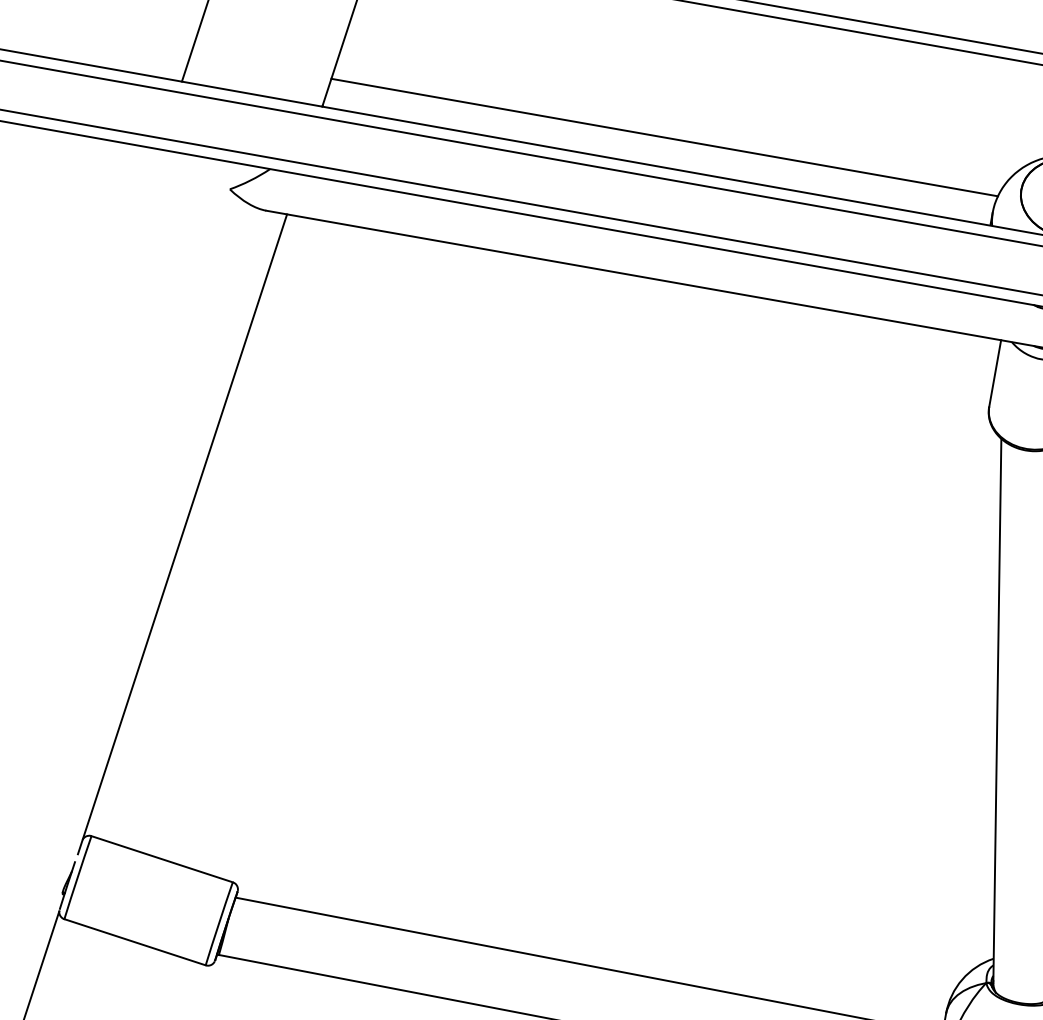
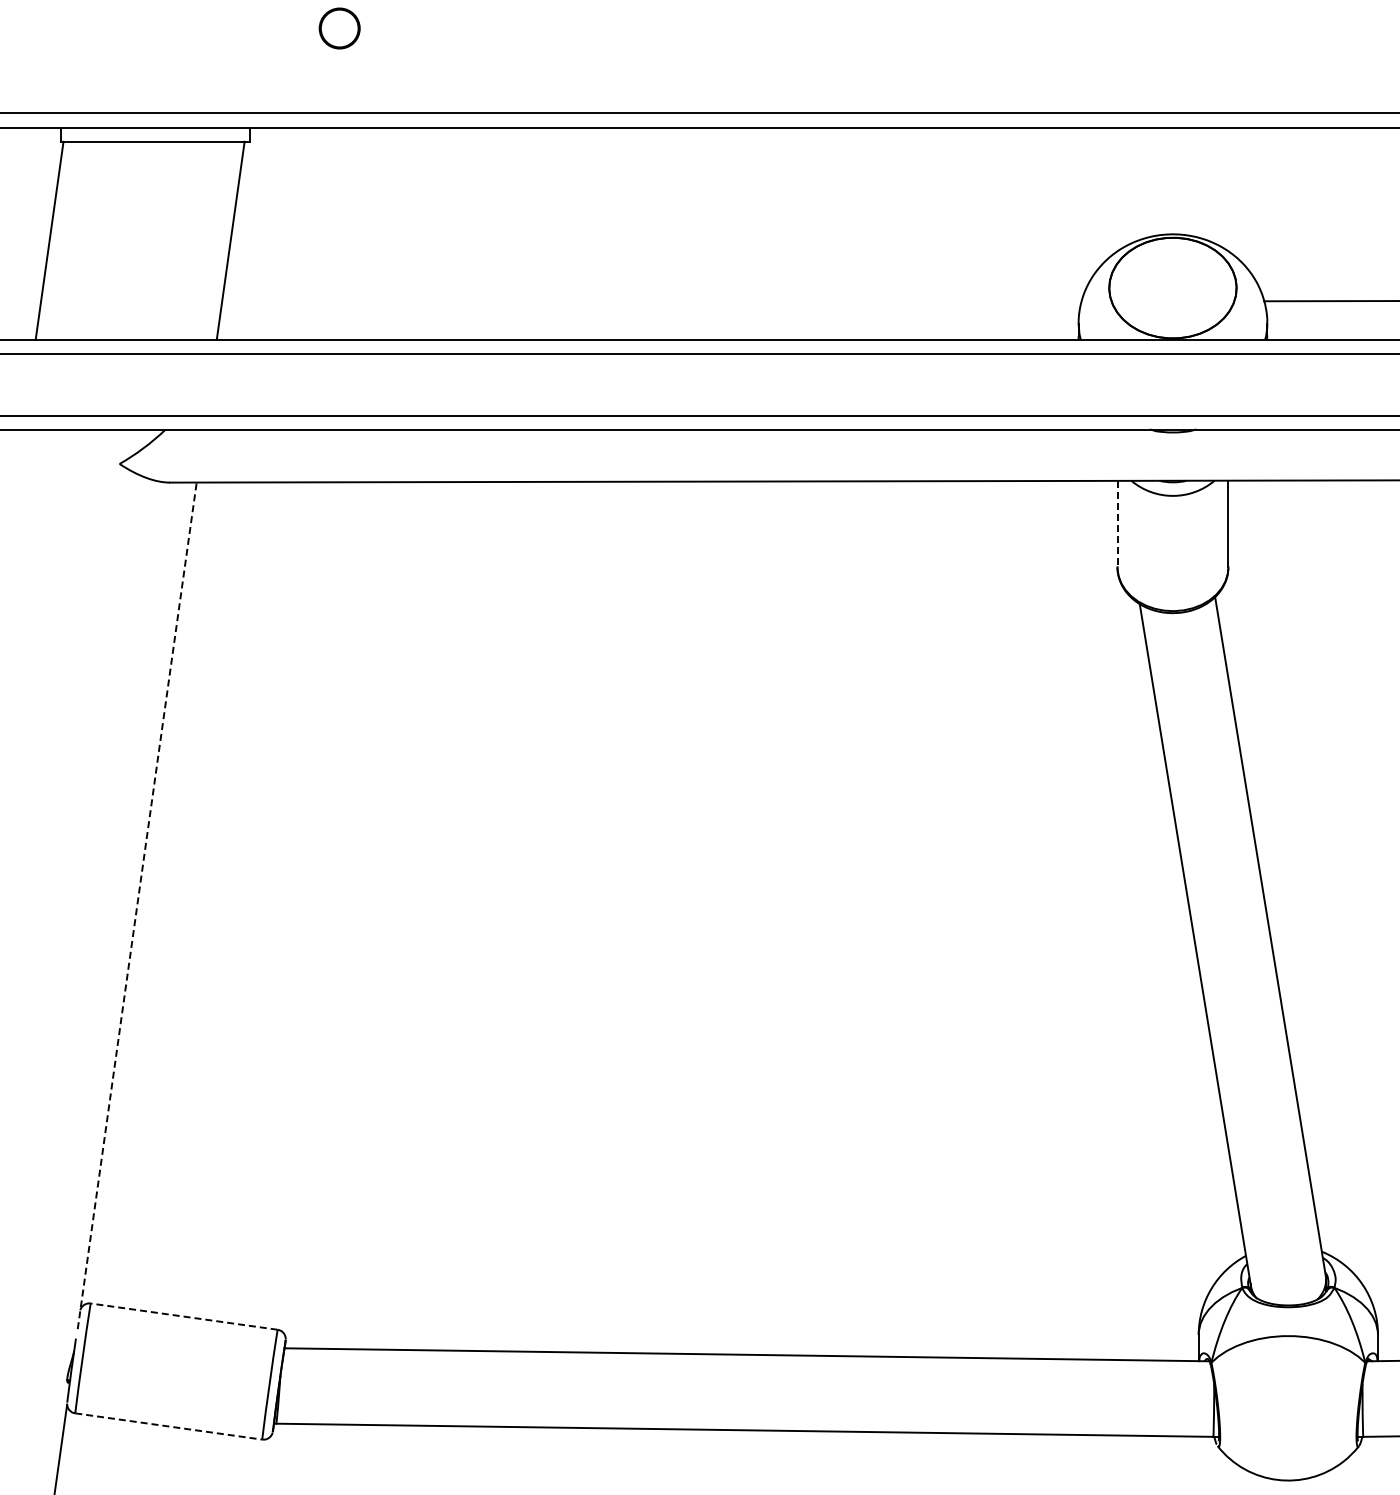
line: (664, 137) -> (651, 302), removed
line: (995, 374) -> (1117, 524), solid -> dashed
line: (182, 534) -> (137, 905), solid -> dashed
line: (161, 859) -> (183, 1316), solid -> dashed
line: (135, 942) -> (169, 1426), solid -> dashed

